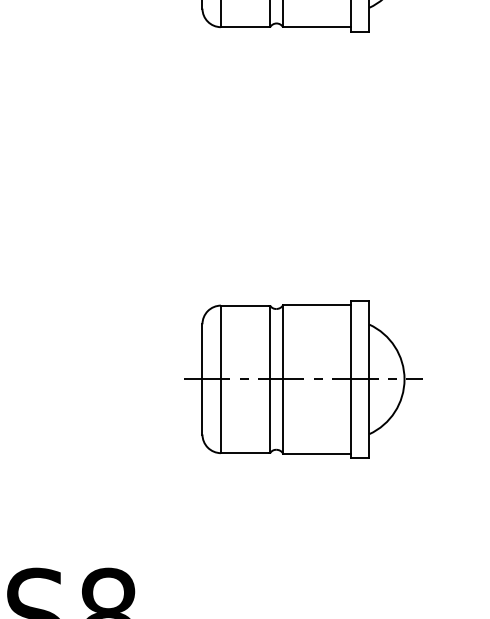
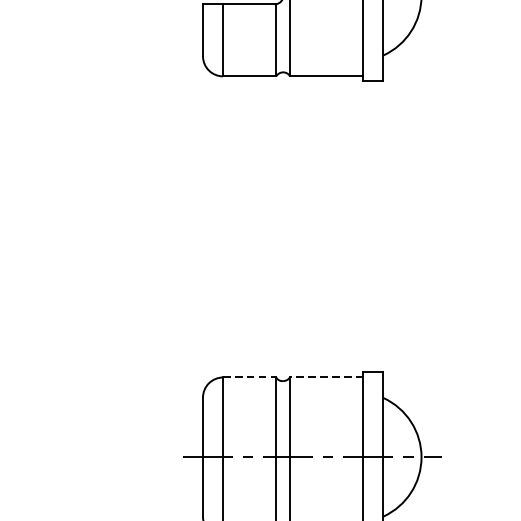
line: (245, 305) -> (249, 377), solid -> dashed
line: (316, 305) -> (326, 377), solid -> dashed

